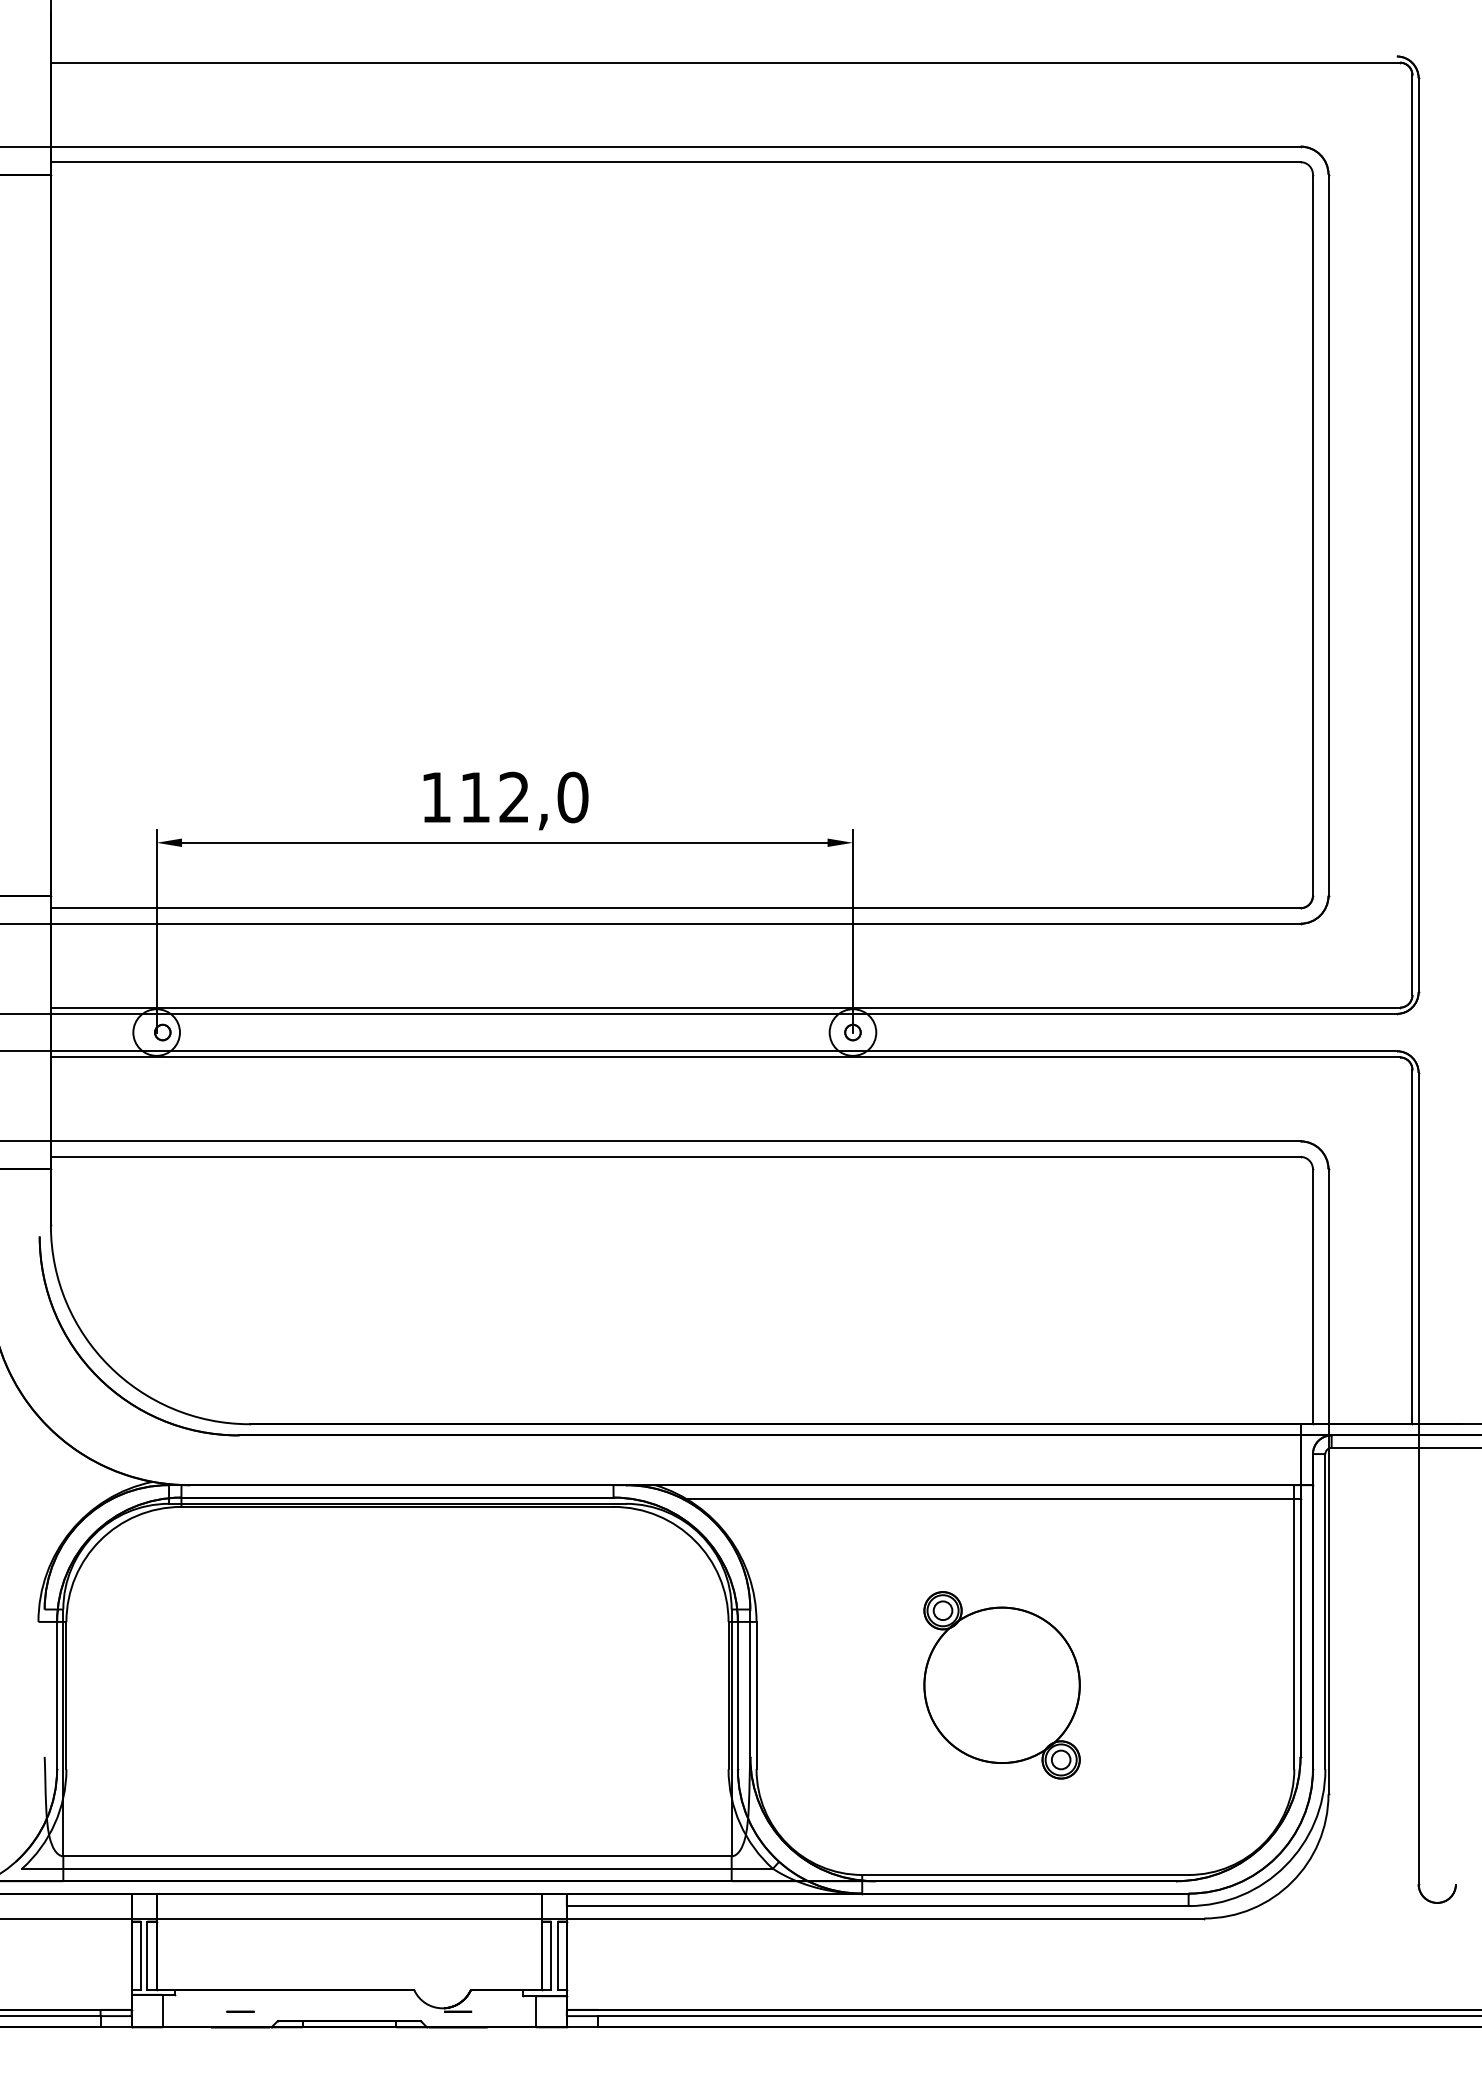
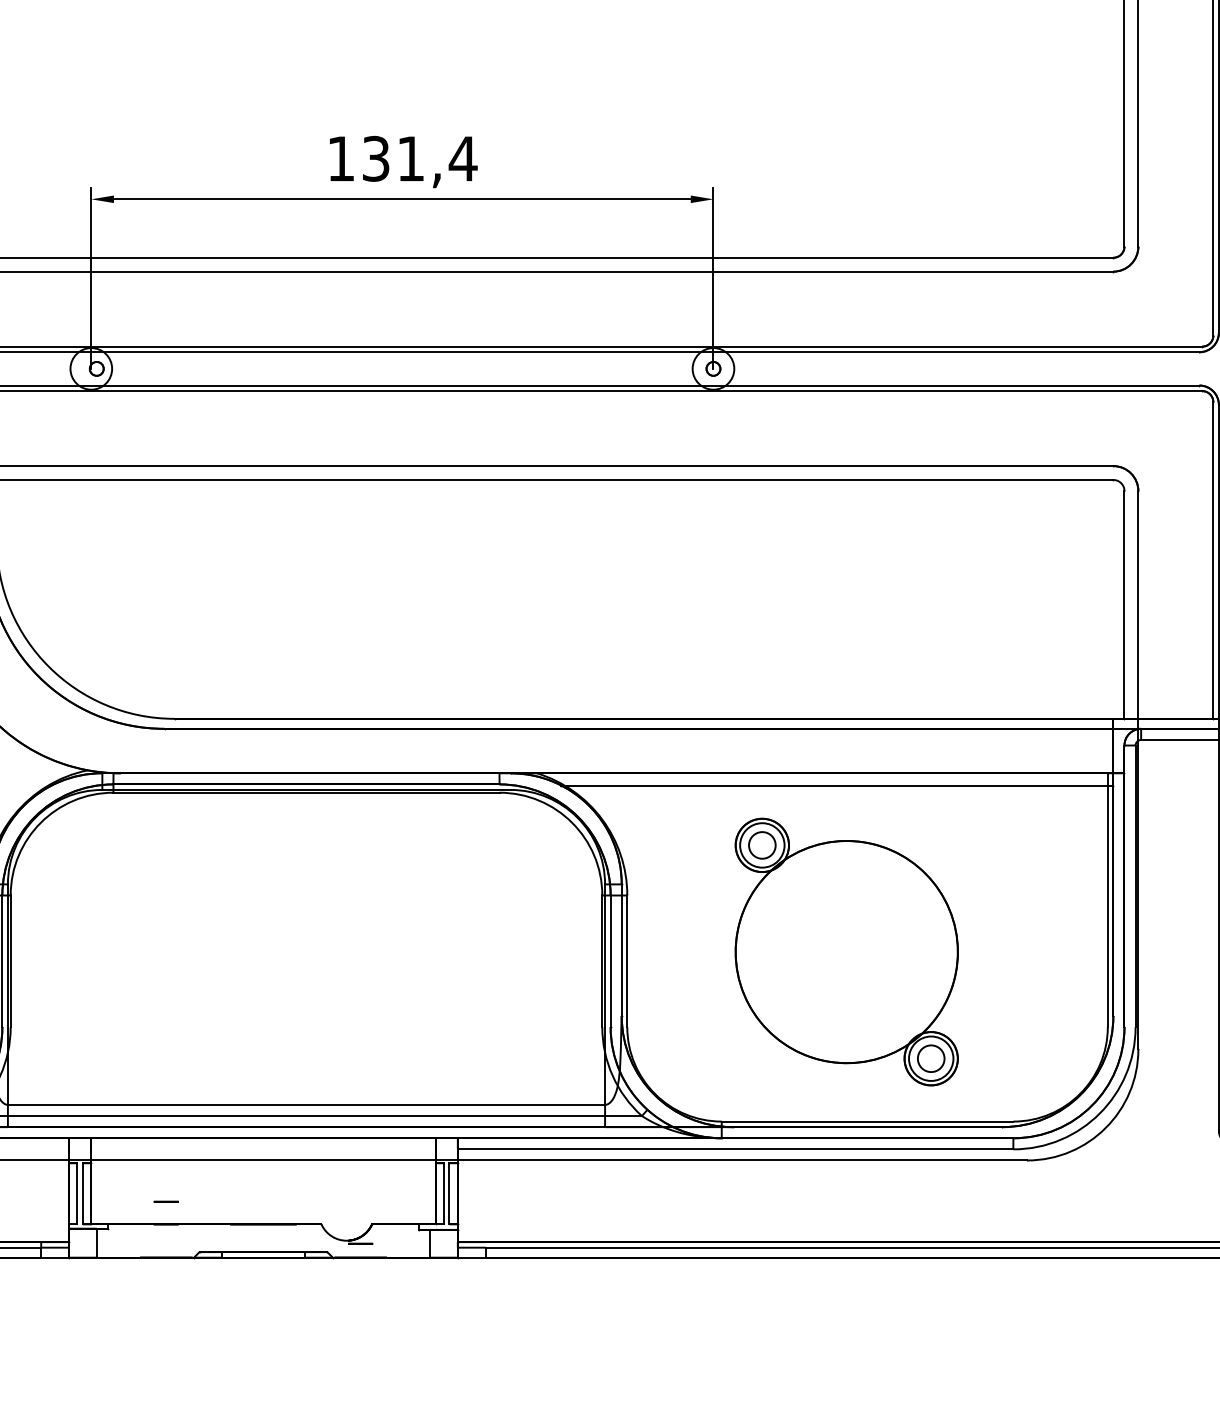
text: (524, 797) -> (419, 158), 112,0 -> 131,4
part: (1001, 1685) -> (846, 952), size x1.6
circle: (240, 2011) -> (166, 1201), moved

